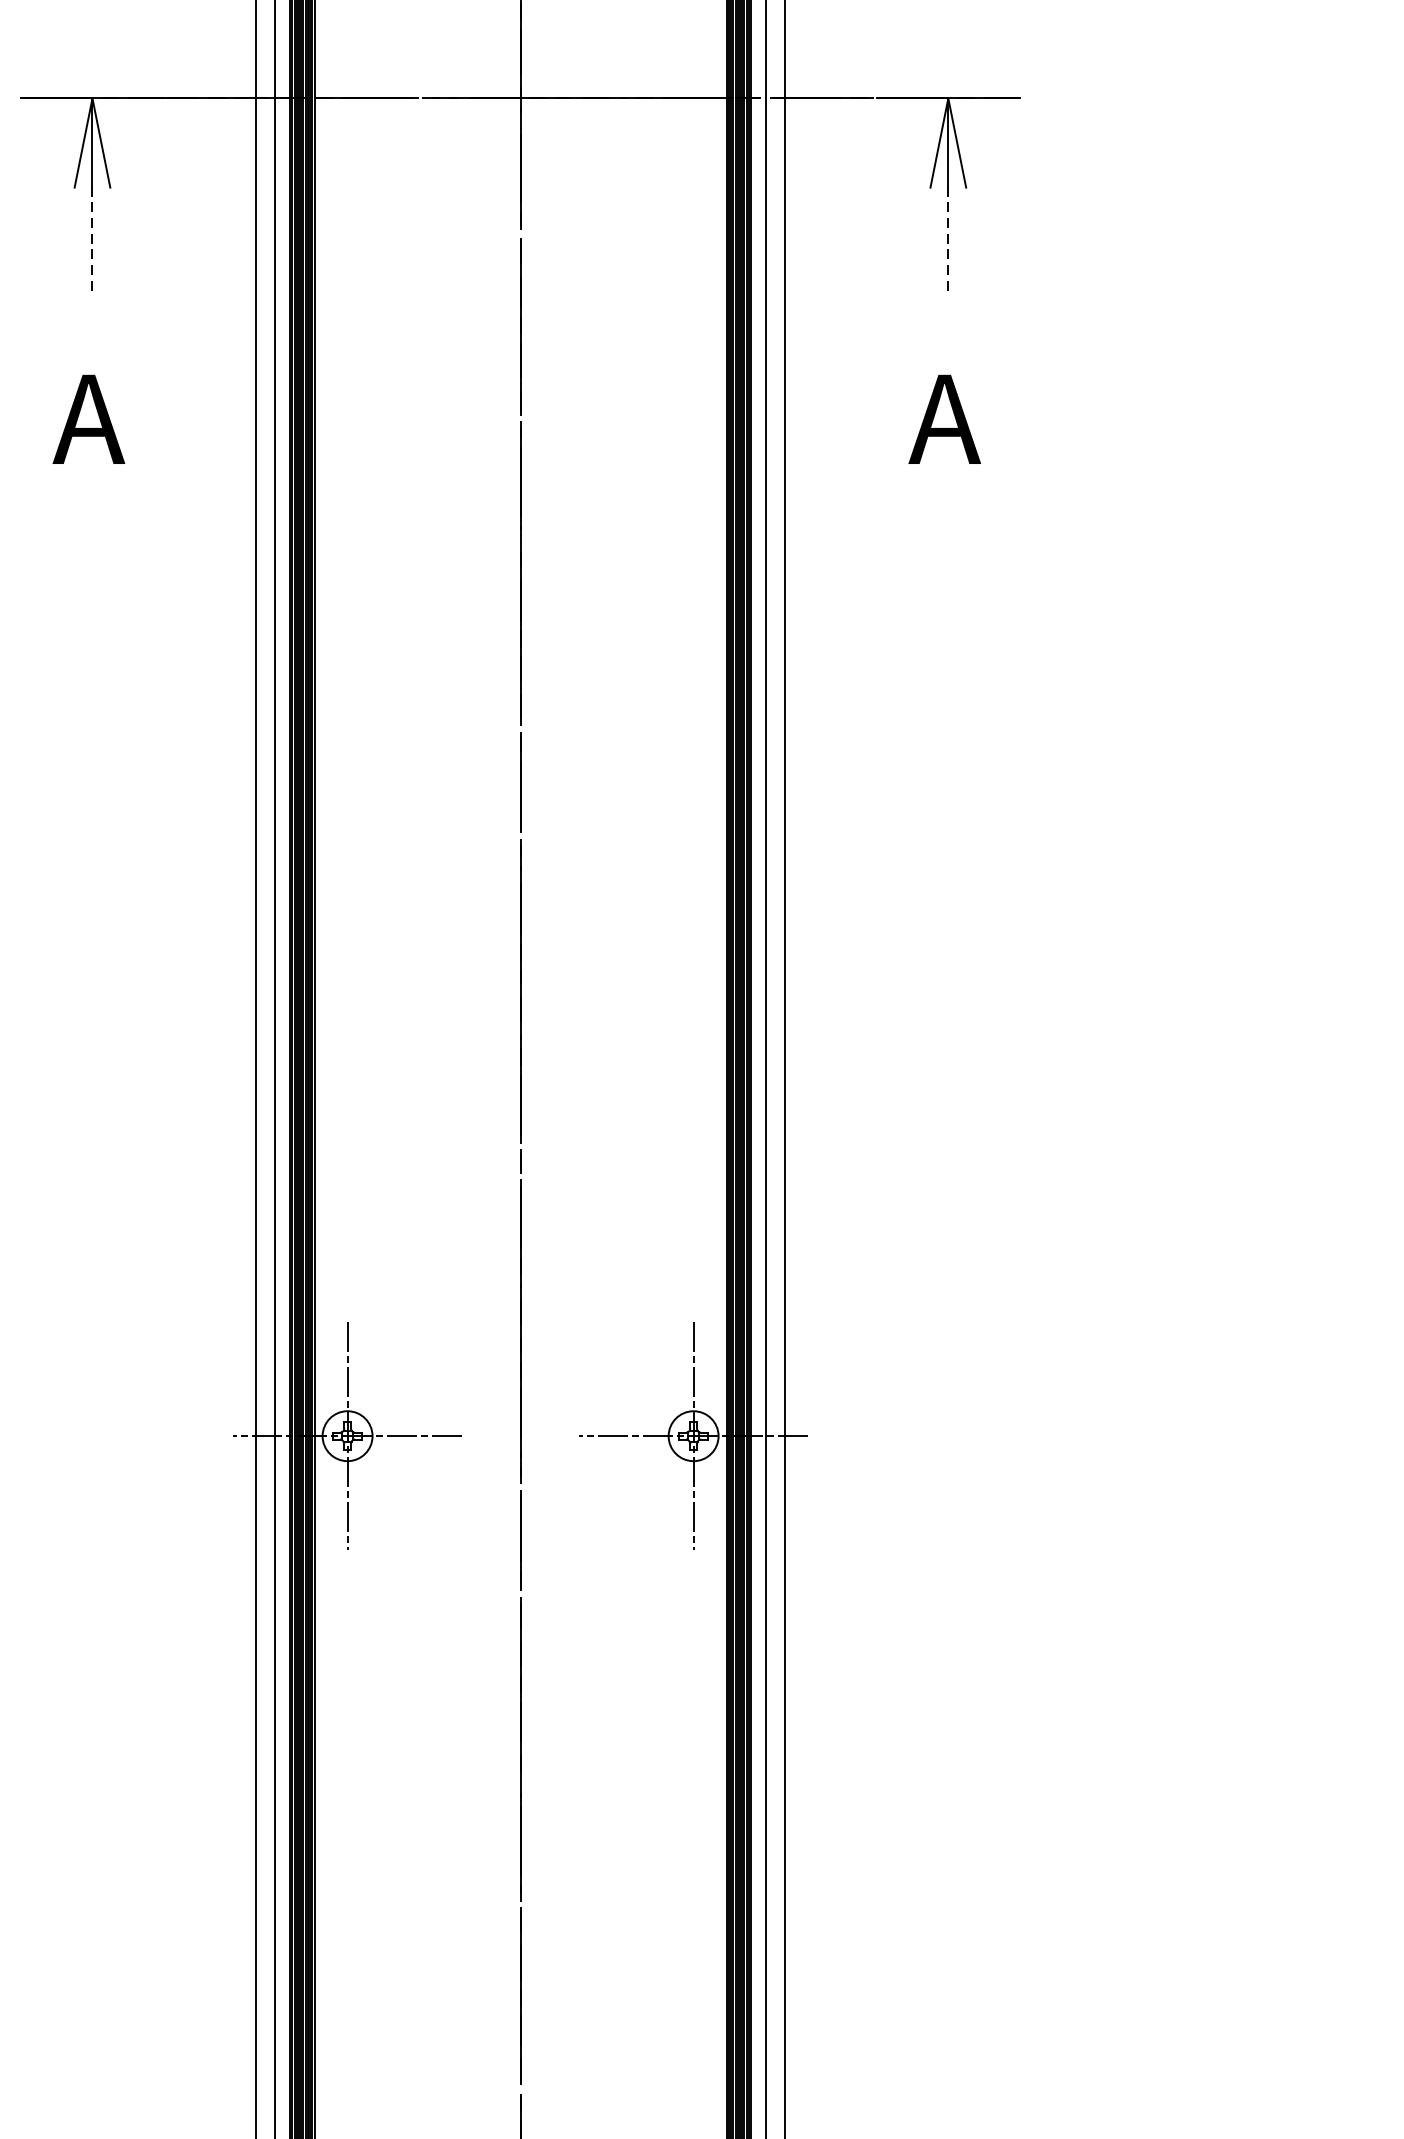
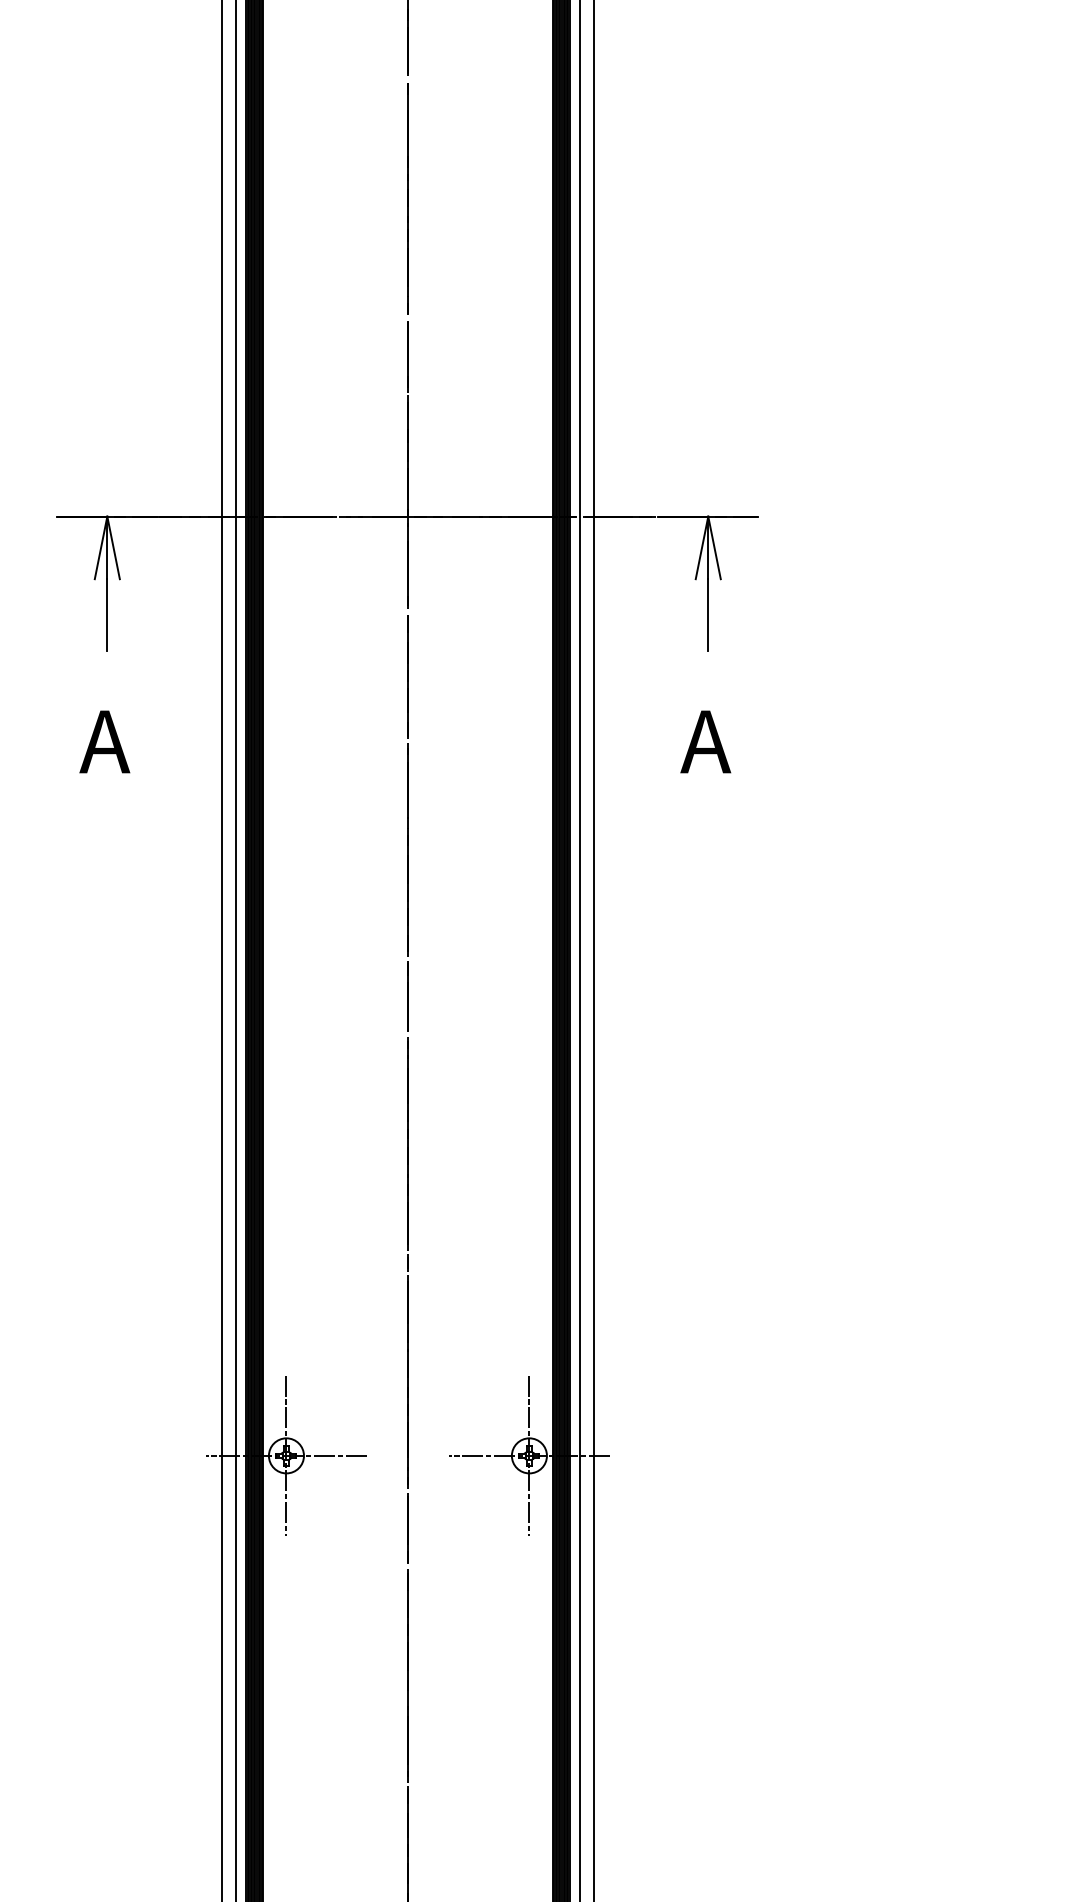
line: (92, 237) -> (107, 614), dashed -> solid
line: (948, 237) -> (708, 614), dashed -> solid

